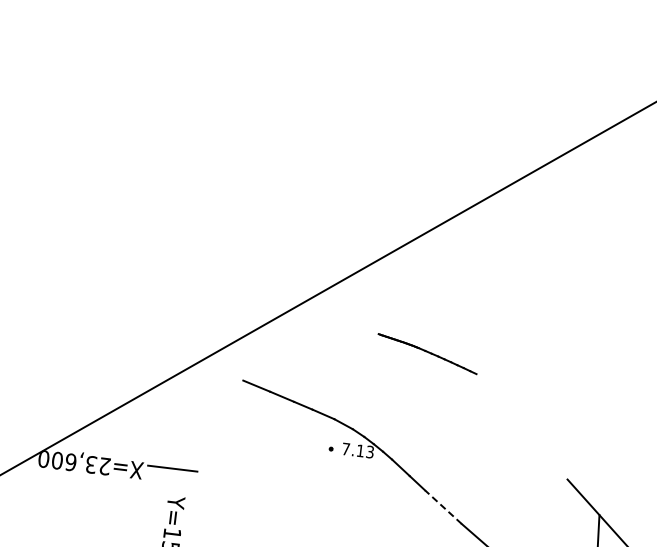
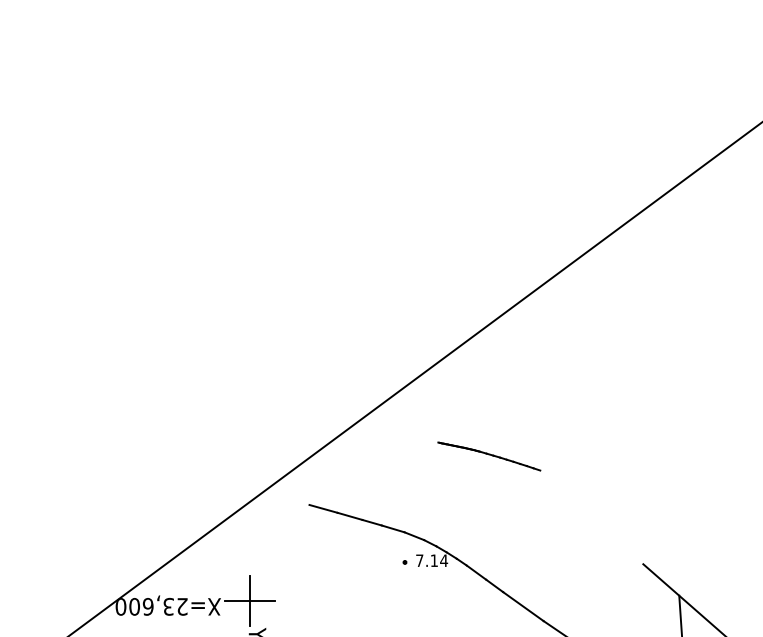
text: (370, 451) -> (444, 560), 7.13 -> 7.14
line: (173, 468) -> (250, 600), added
line: (443, 507) -> (523, 606), dashed -> solid

